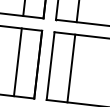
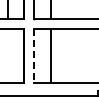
line: (17, 61) -> (7, 55), removed
line: (50, 66) -> (34, 56), solid -> dashed

